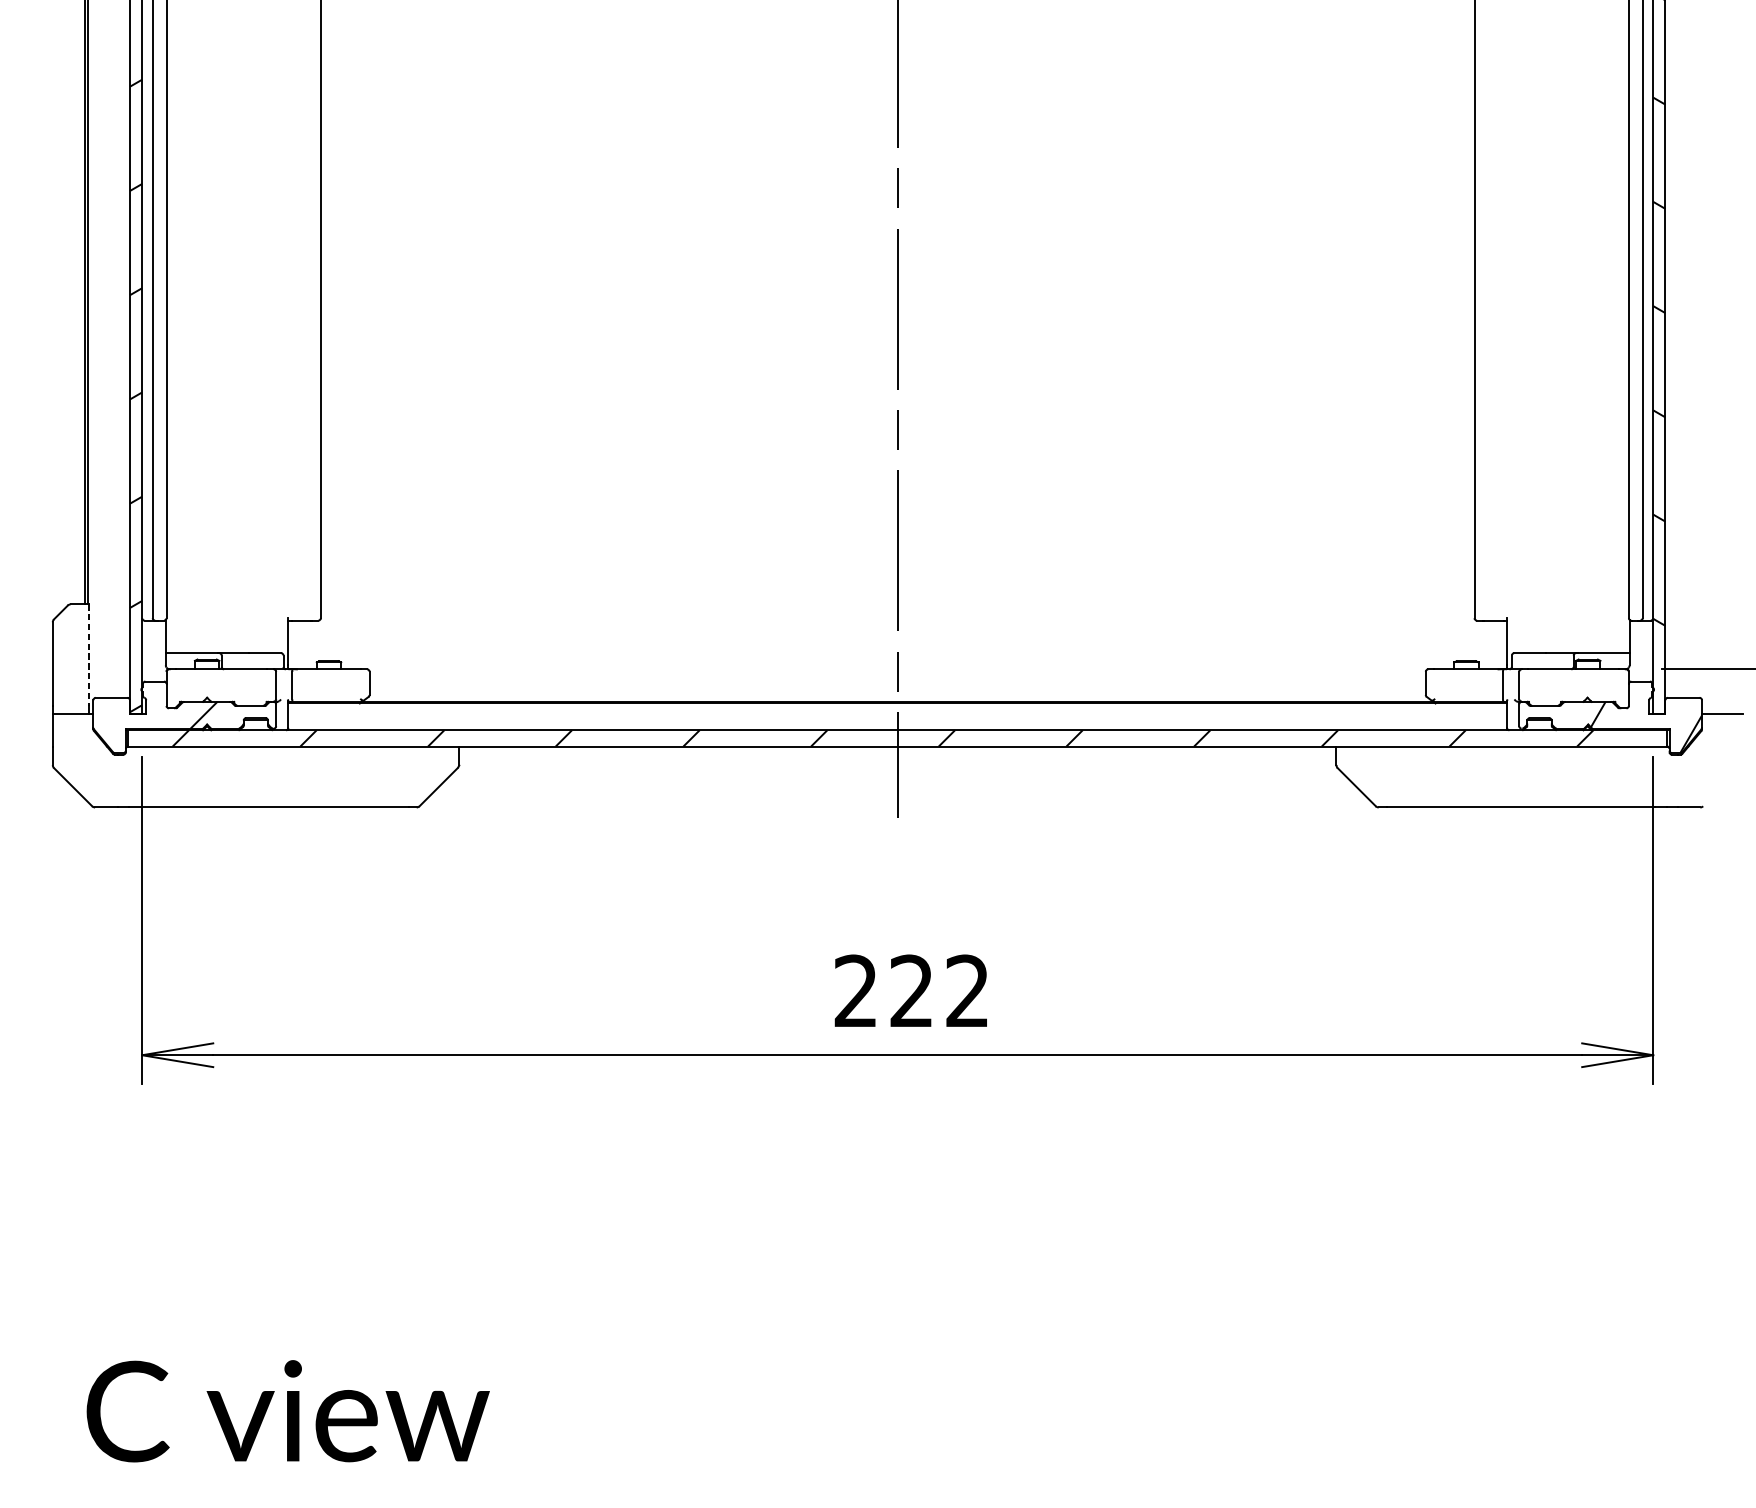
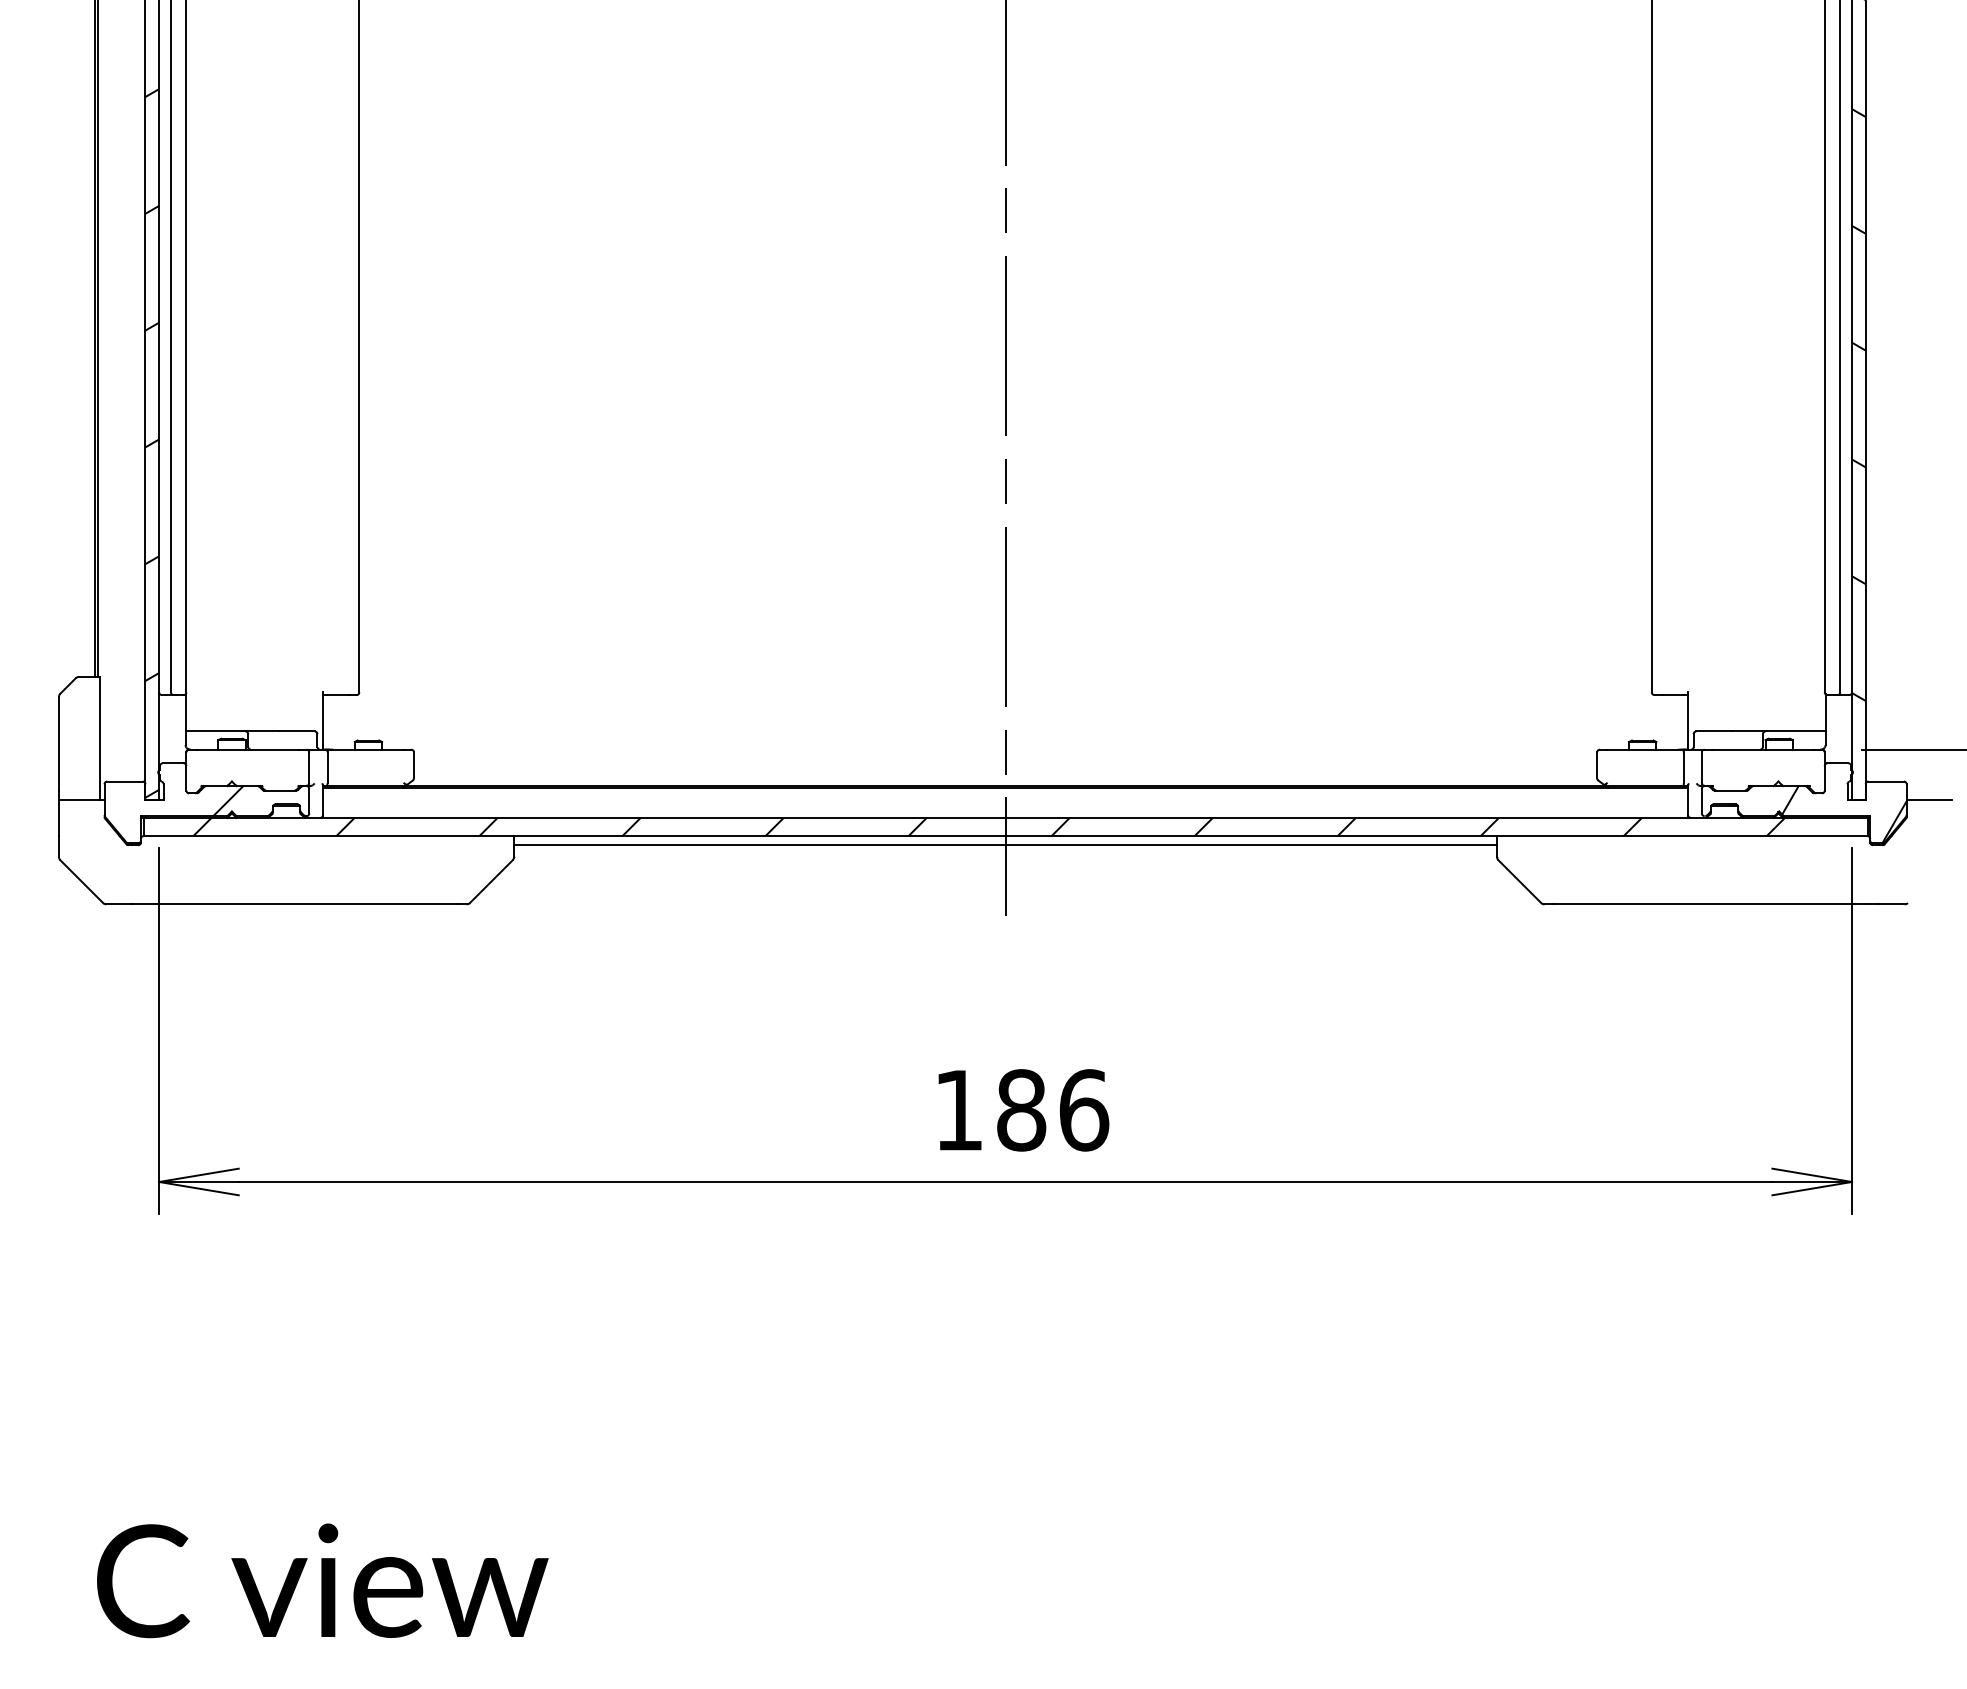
line: (88, 654) -> (99, 733), dashed -> solid
line: (897, 754) -> (1005, 845), added
text: (912, 991) -> (1022, 1110), 222 -> 186

